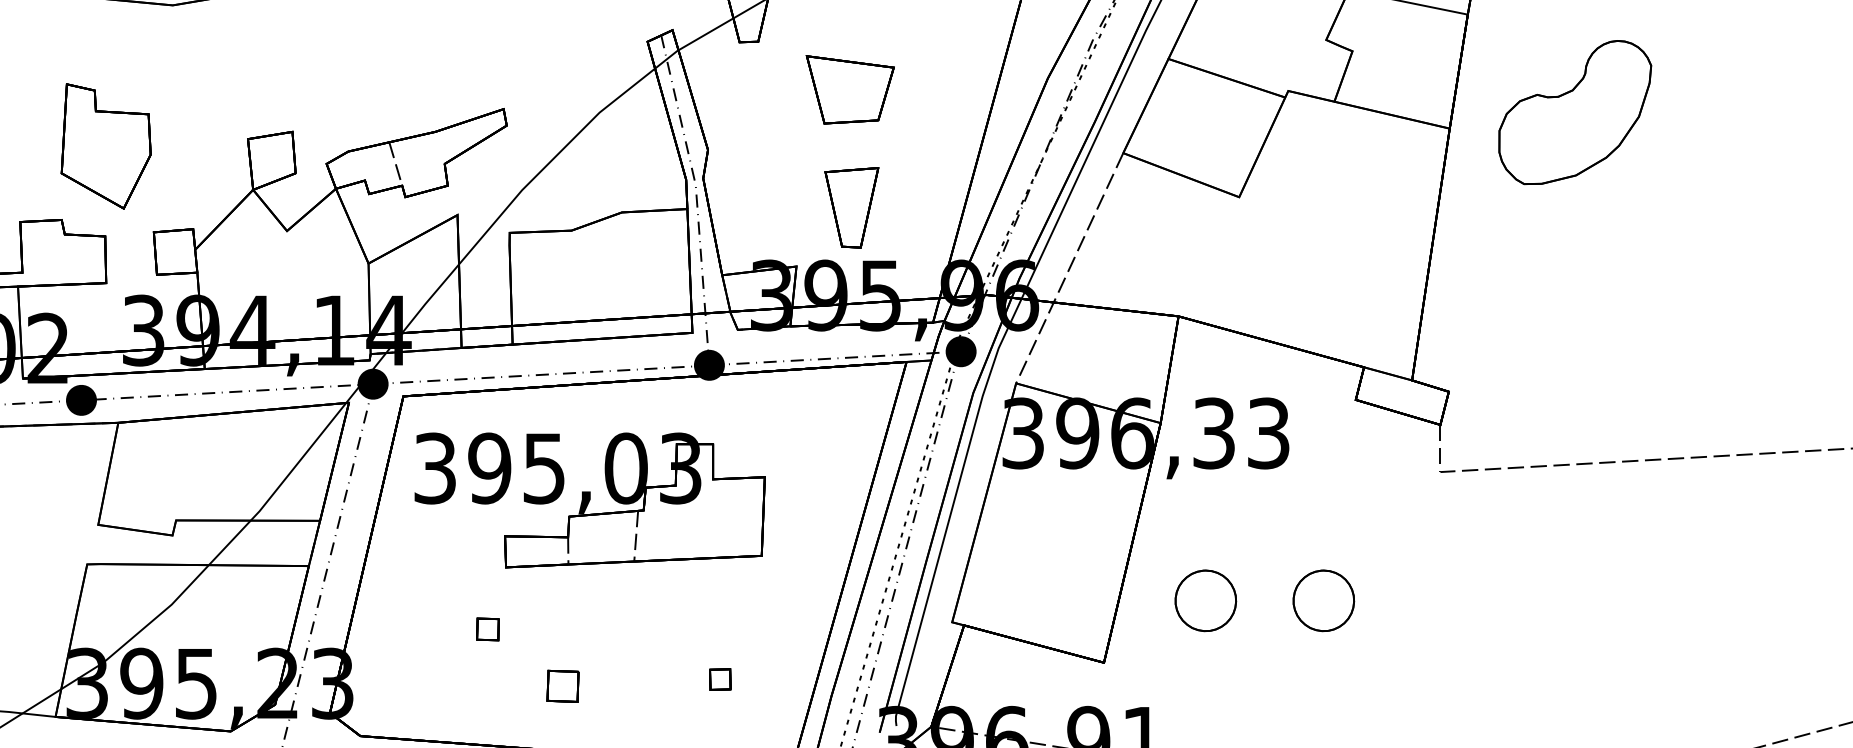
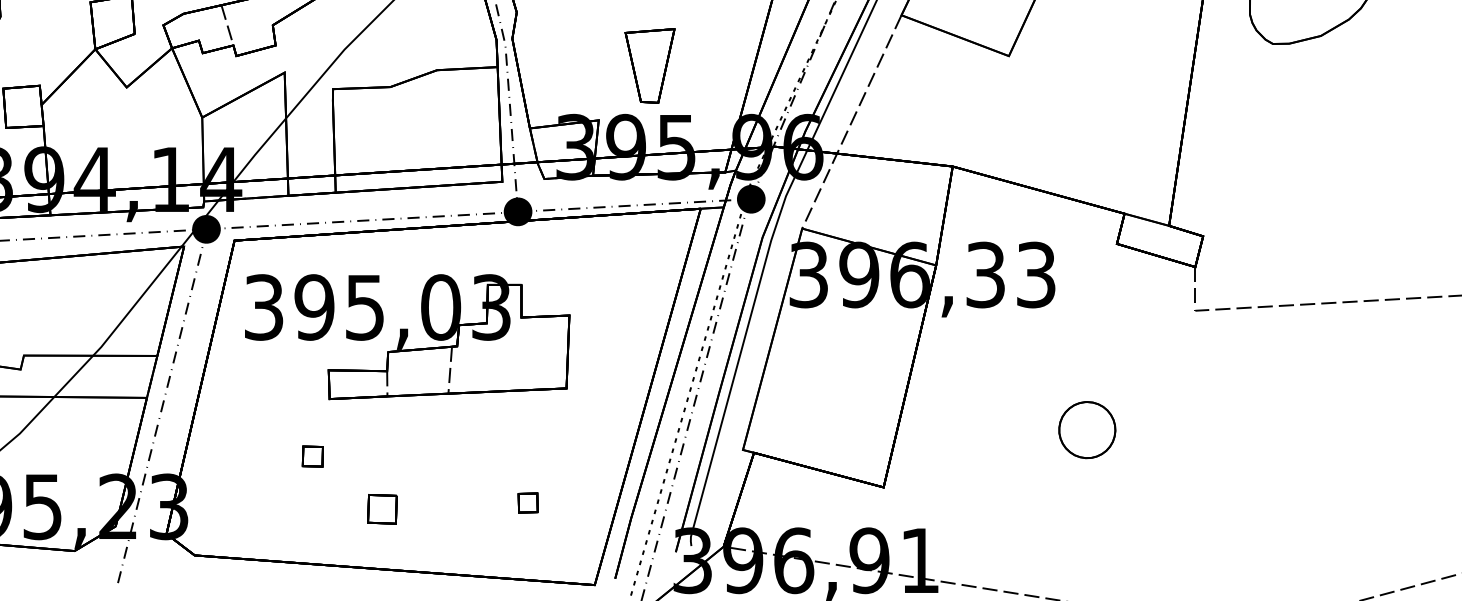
part: (1205, 600) -> (977, 429), removed

